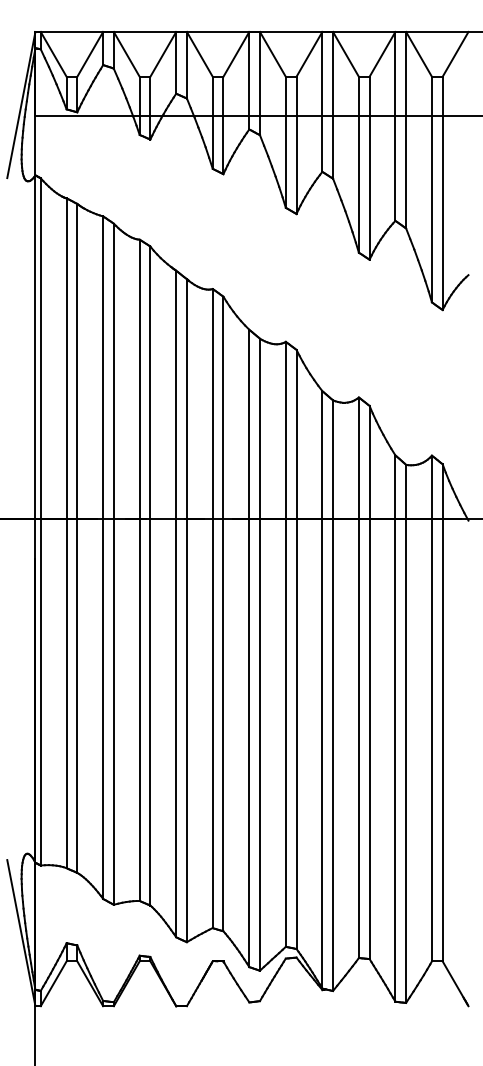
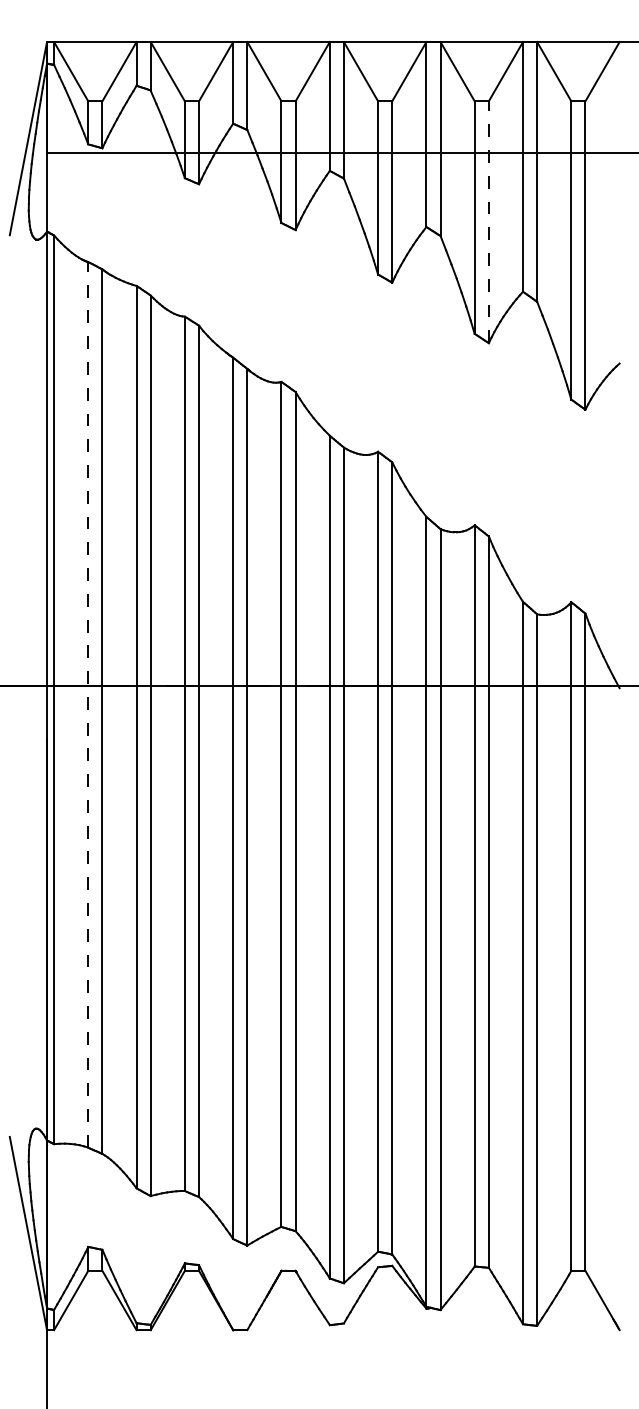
line: (369, 167) -> (488, 221), solid -> dashed
line: (66, 533) -> (88, 705), solid -> dashed

